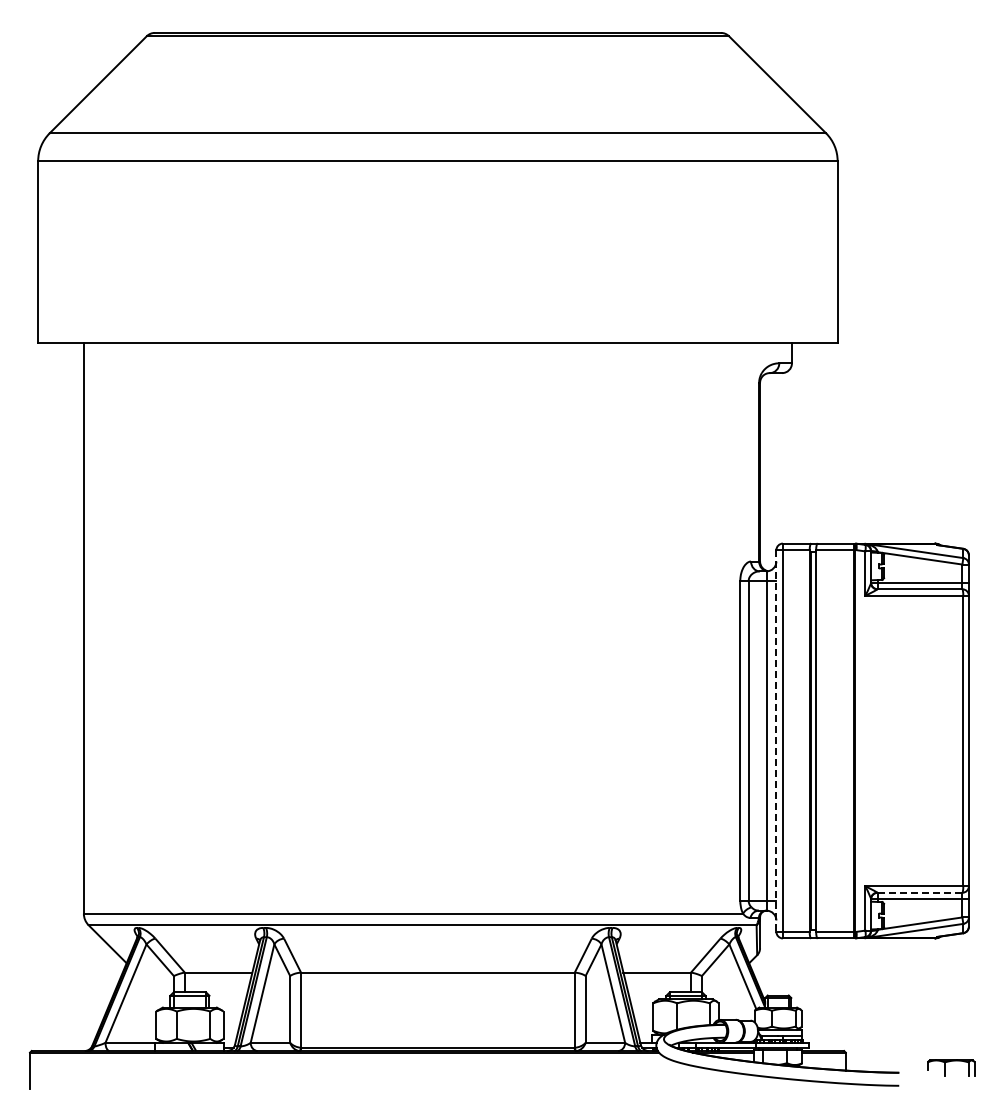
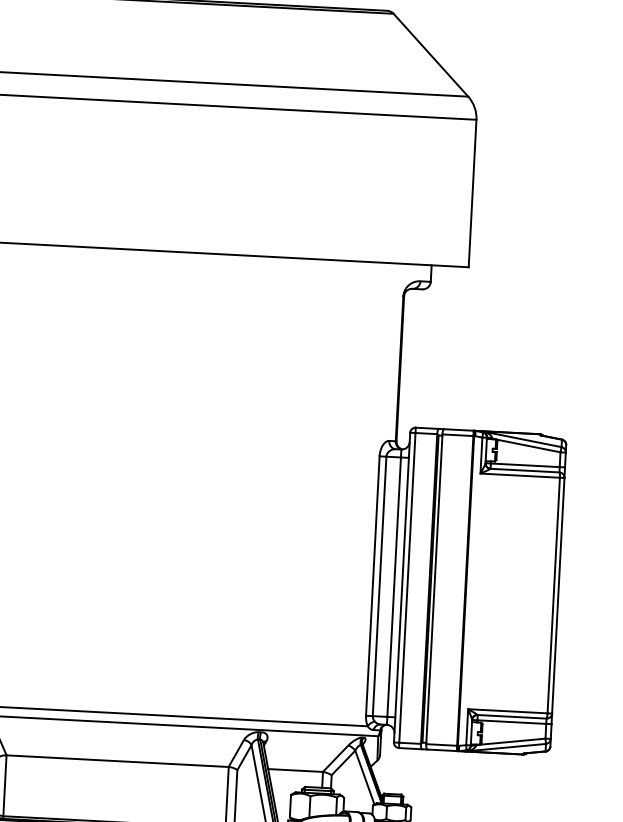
line: (776, 741) -> (402, 588), dashed -> solid
line: (920, 892) -> (512, 716), dashed -> solid

